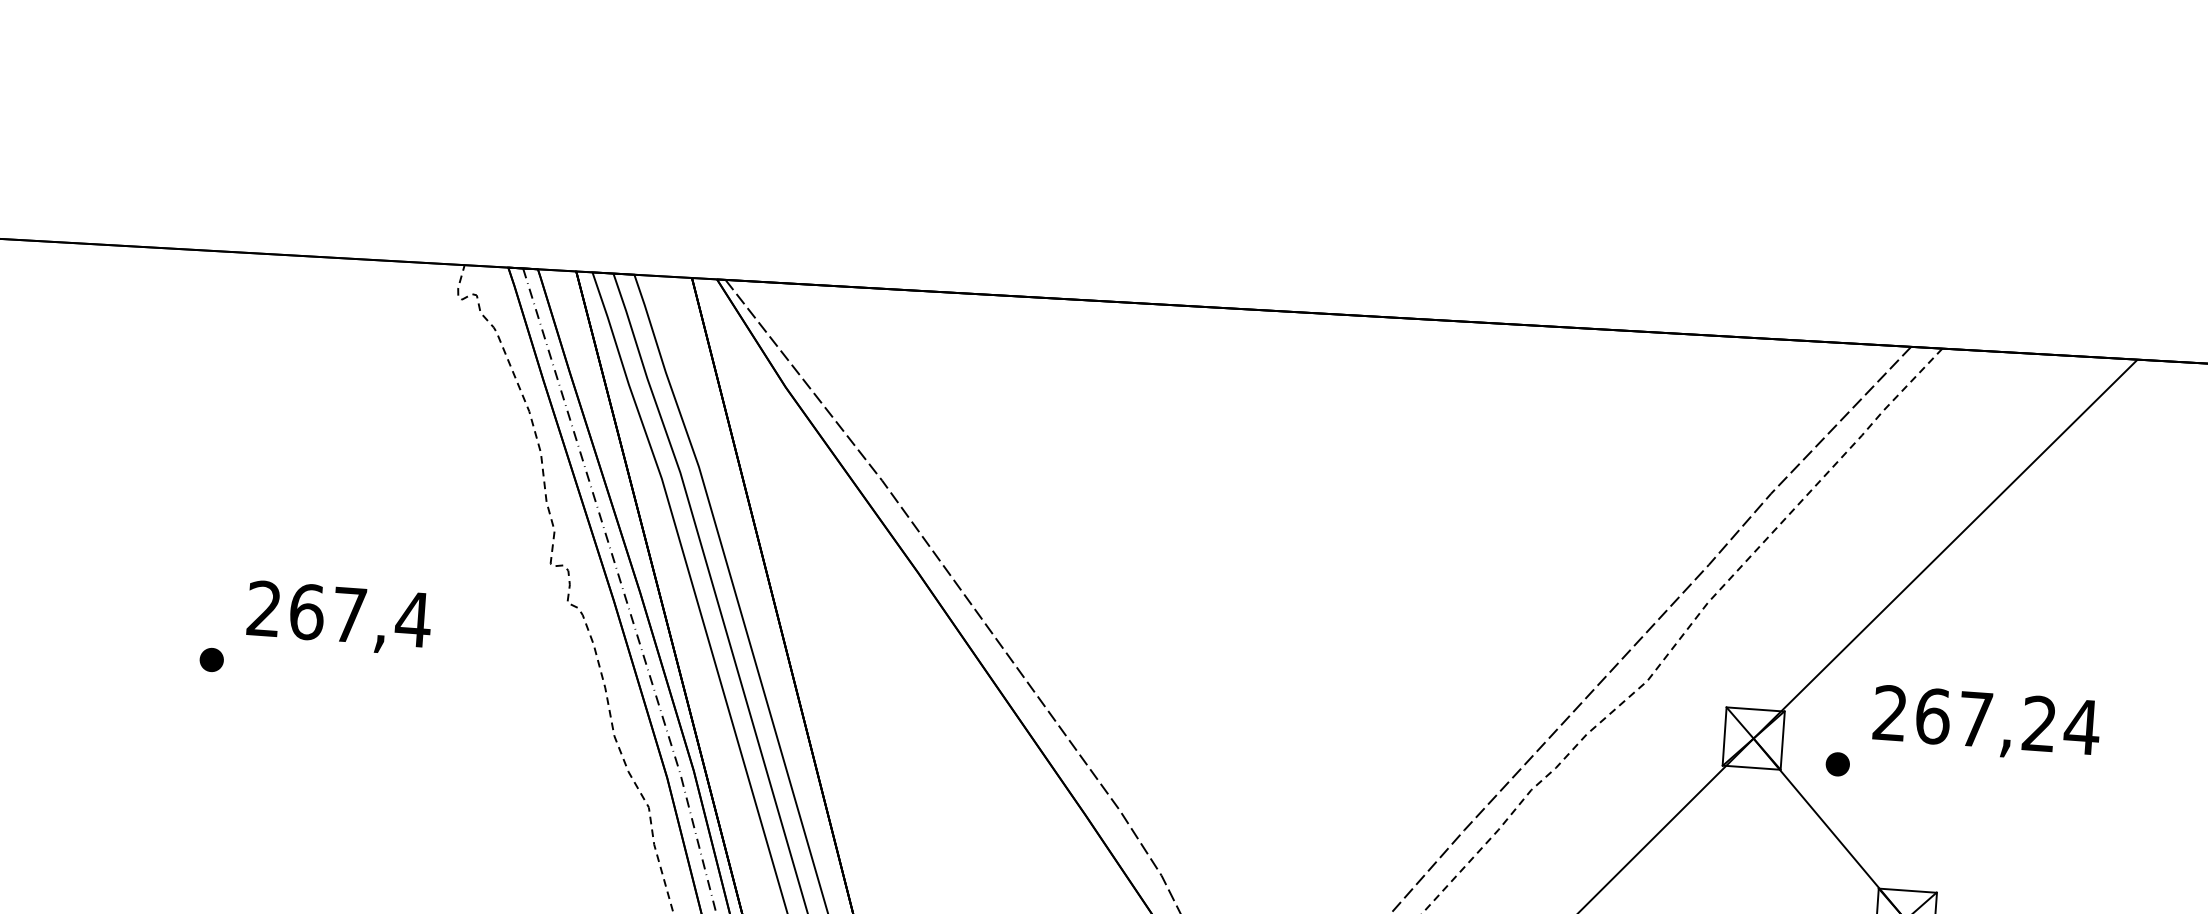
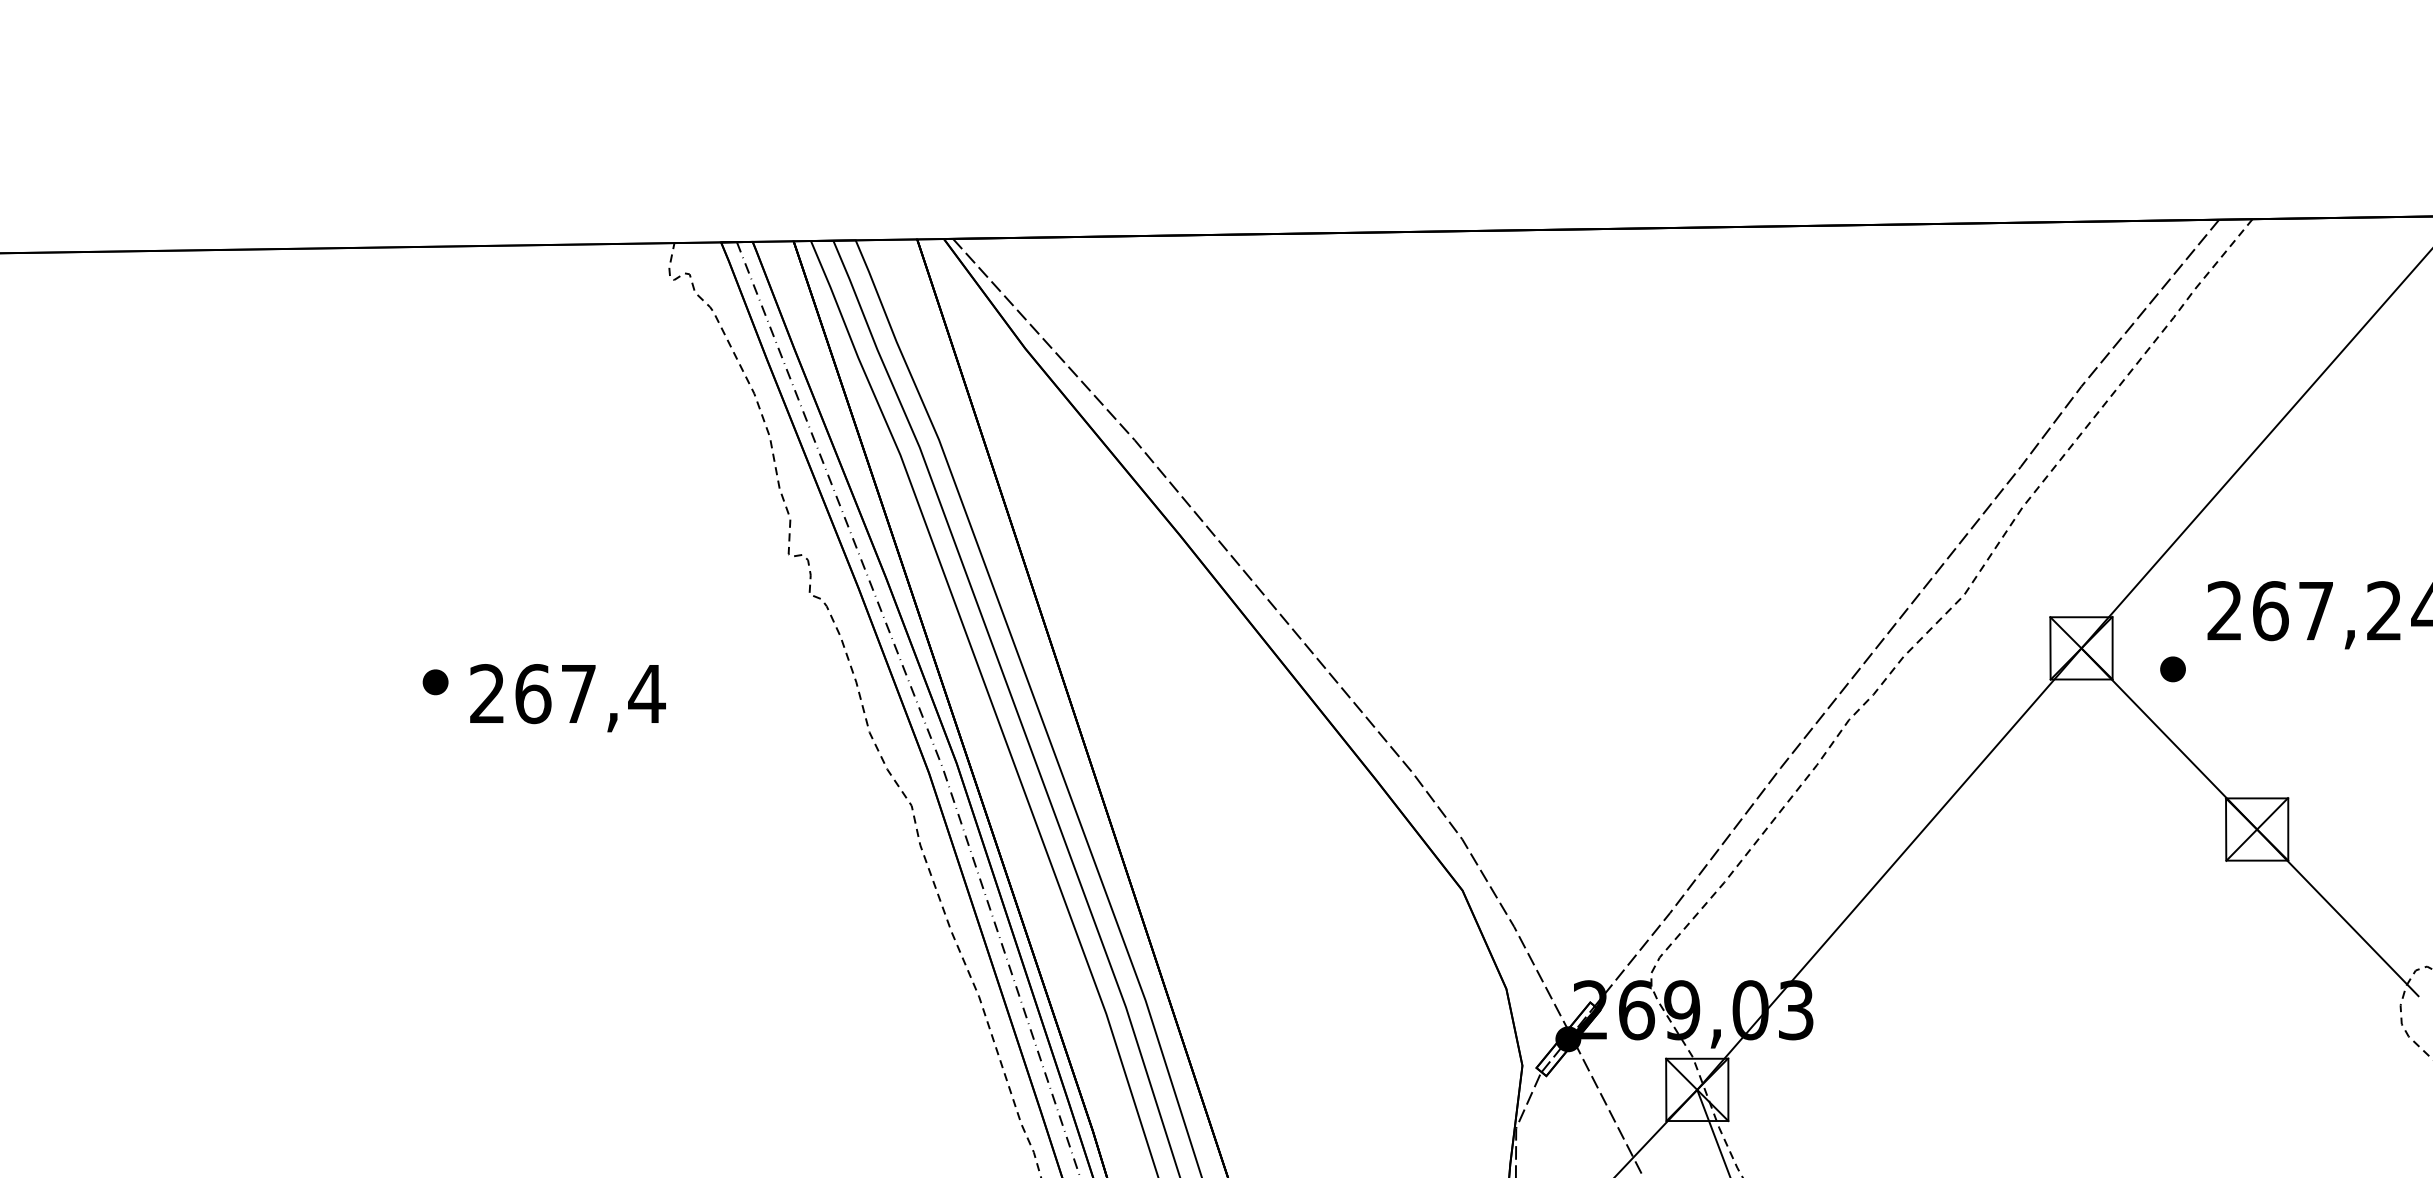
text: (338, 618) -> (567, 698), moved

